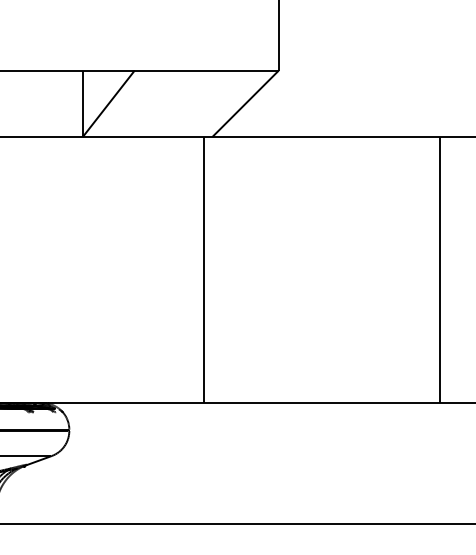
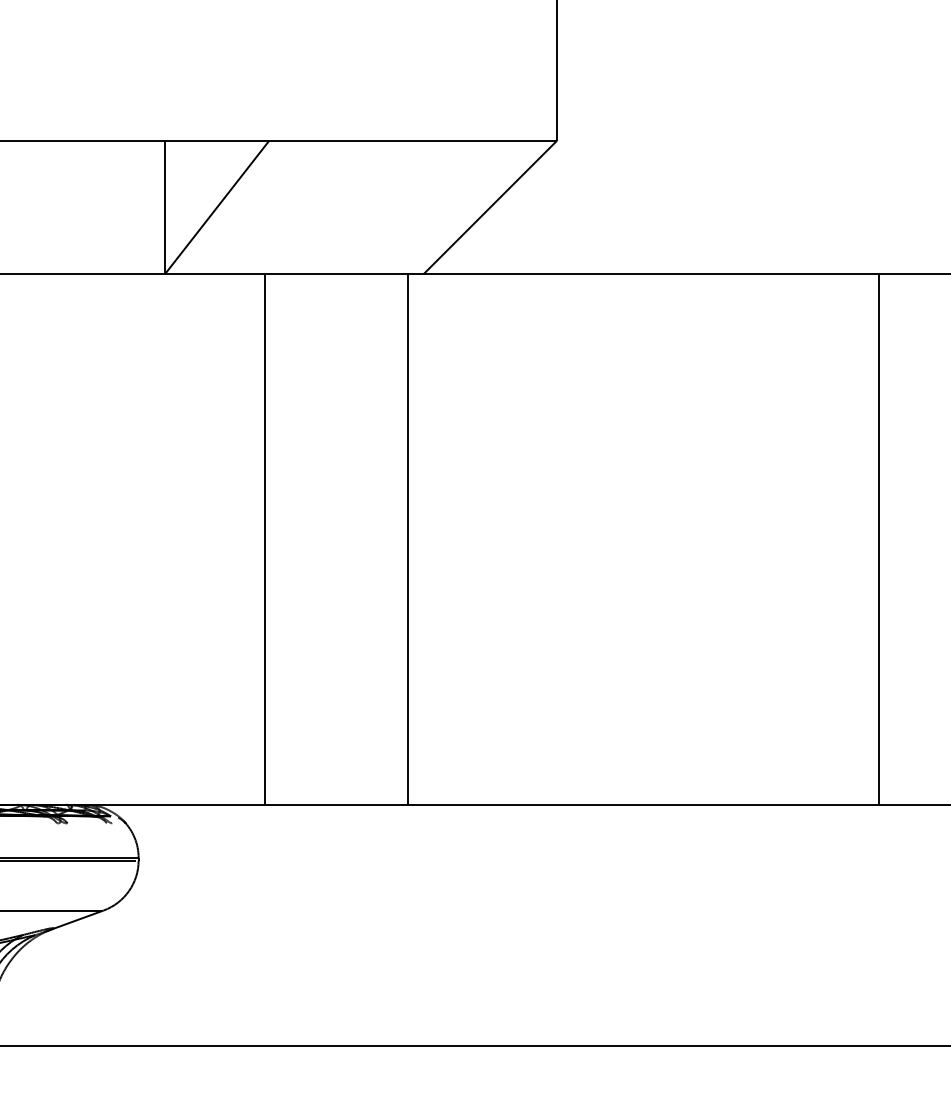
line: (132, 270) -> (264, 540), added

